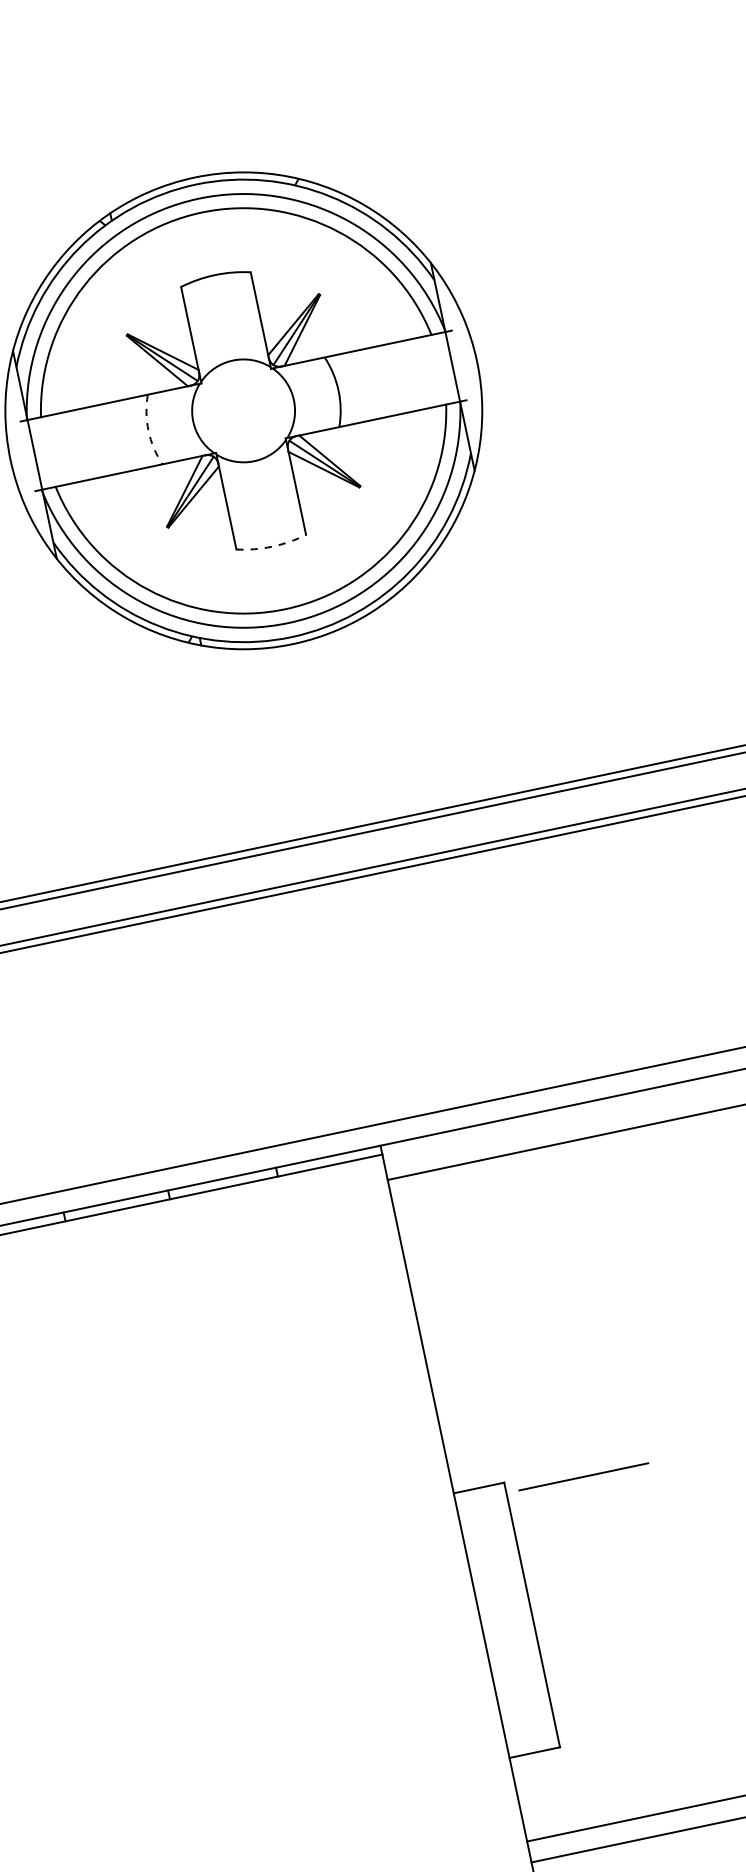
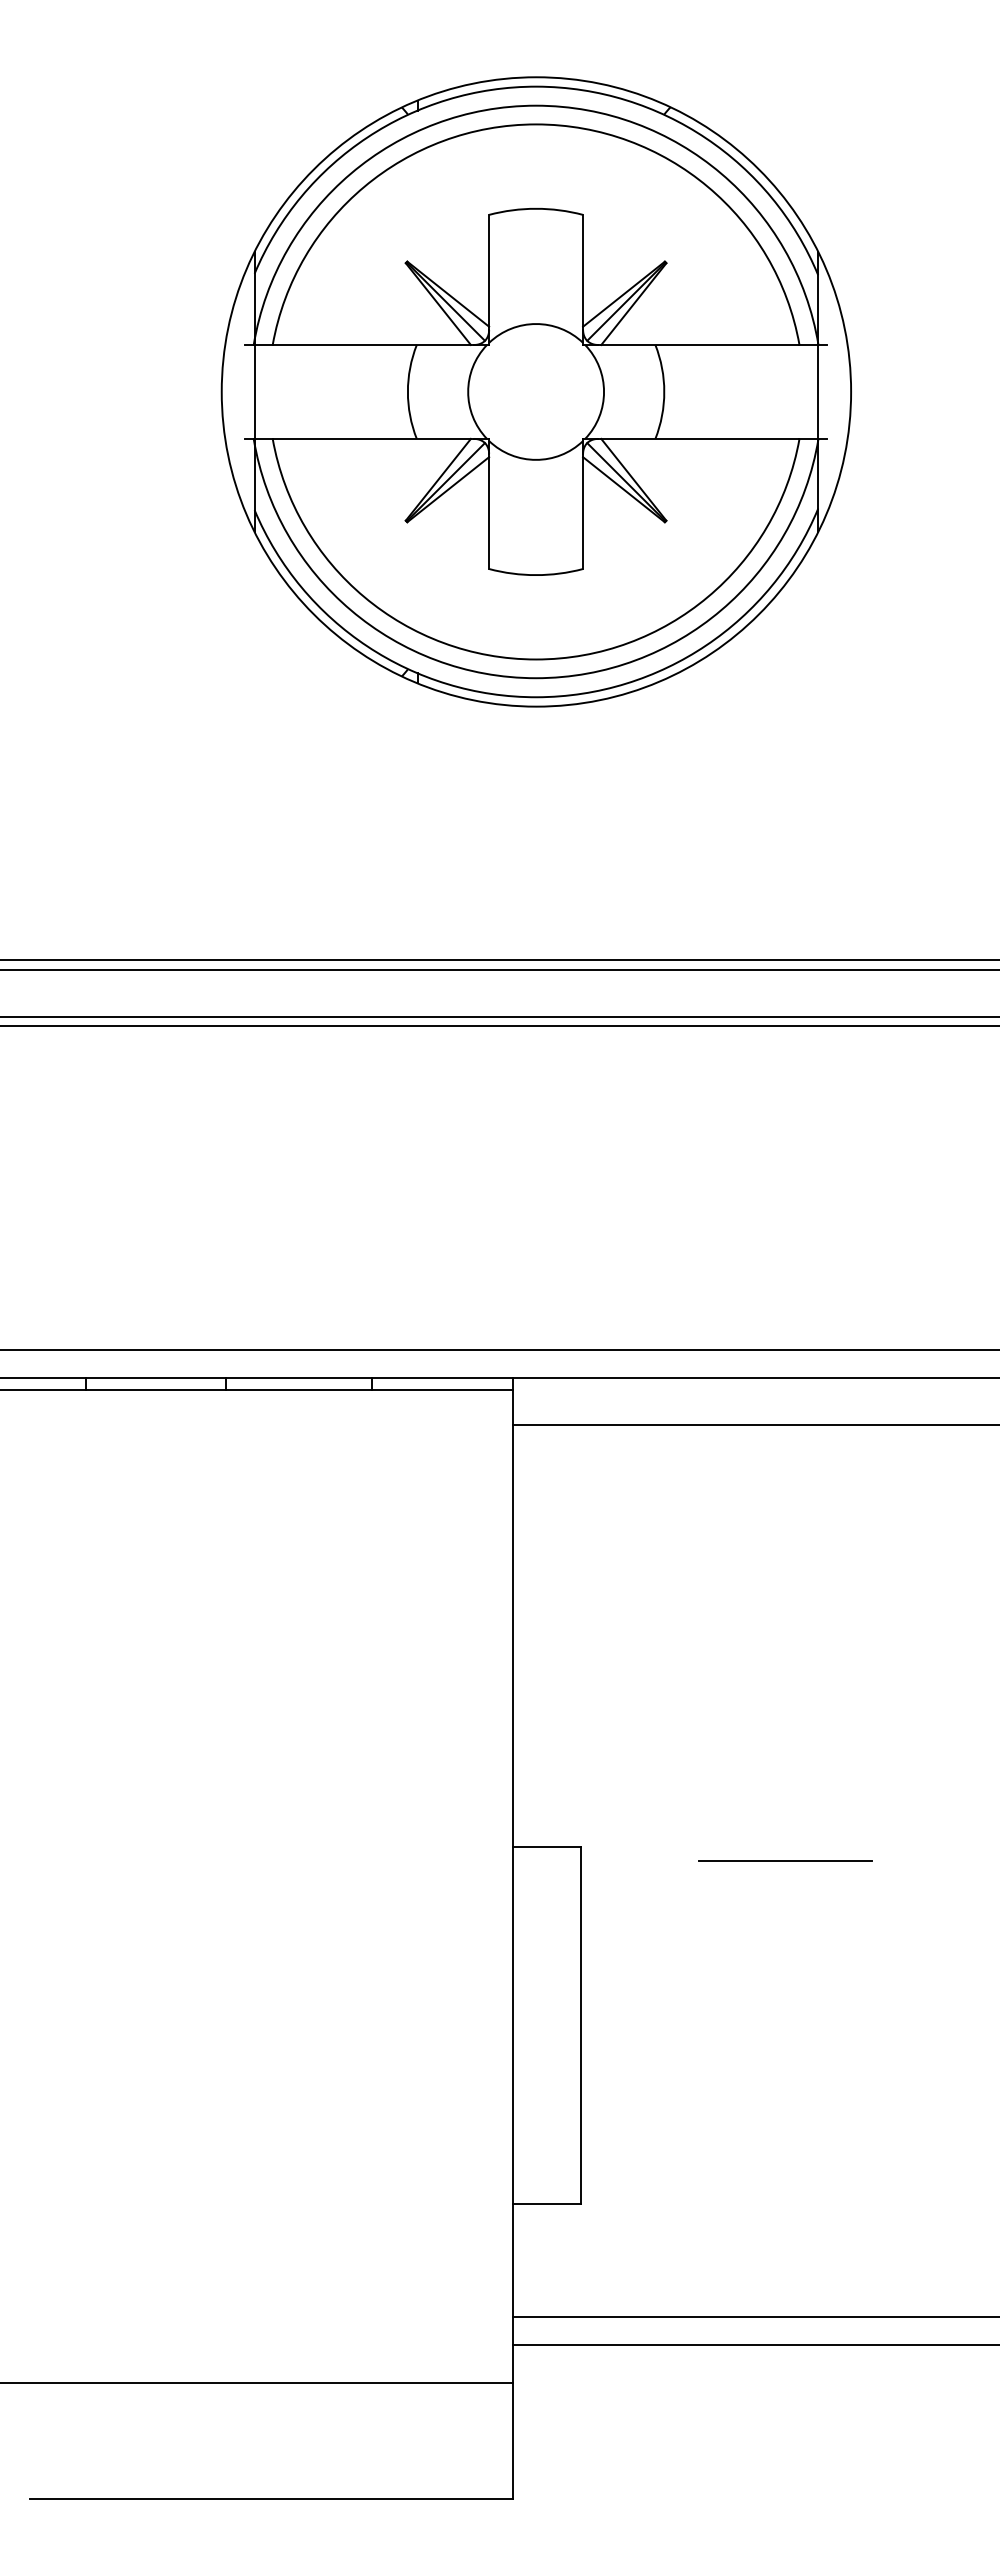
arc: (148, 430) -> (407, 391), dashed -> solid
arc: (272, 546) -> (536, 575), dashed -> solid
line: (583, 1476) -> (785, 1860), moved

